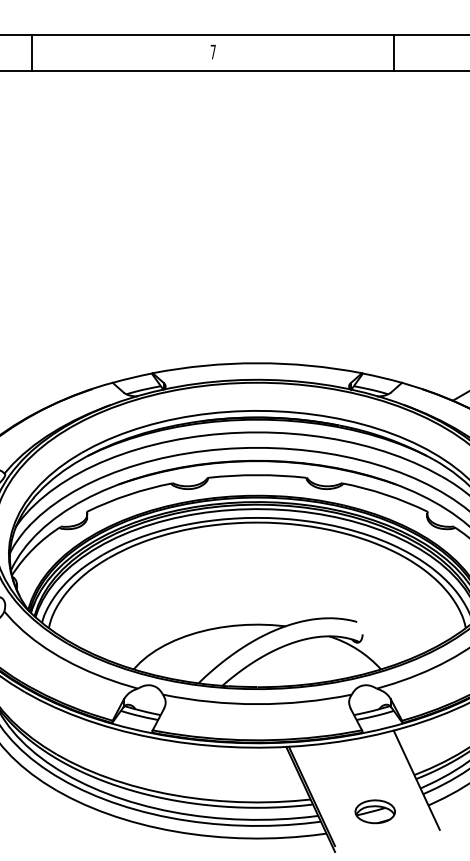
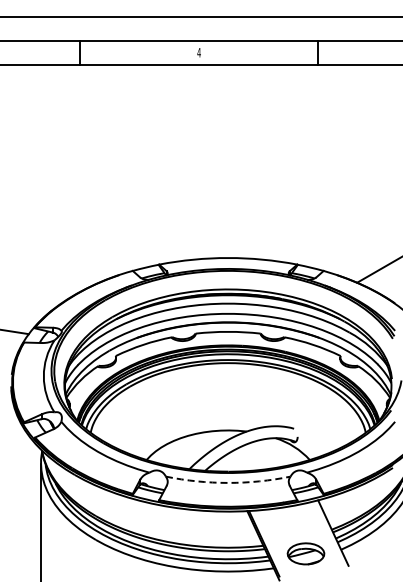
text: (212, 51) -> (198, 52), 7 -> 4
arc: (257, 703) -> (228, 482), solid -> dashed
part: (374, 811) -> (305, 553), size x1.4

